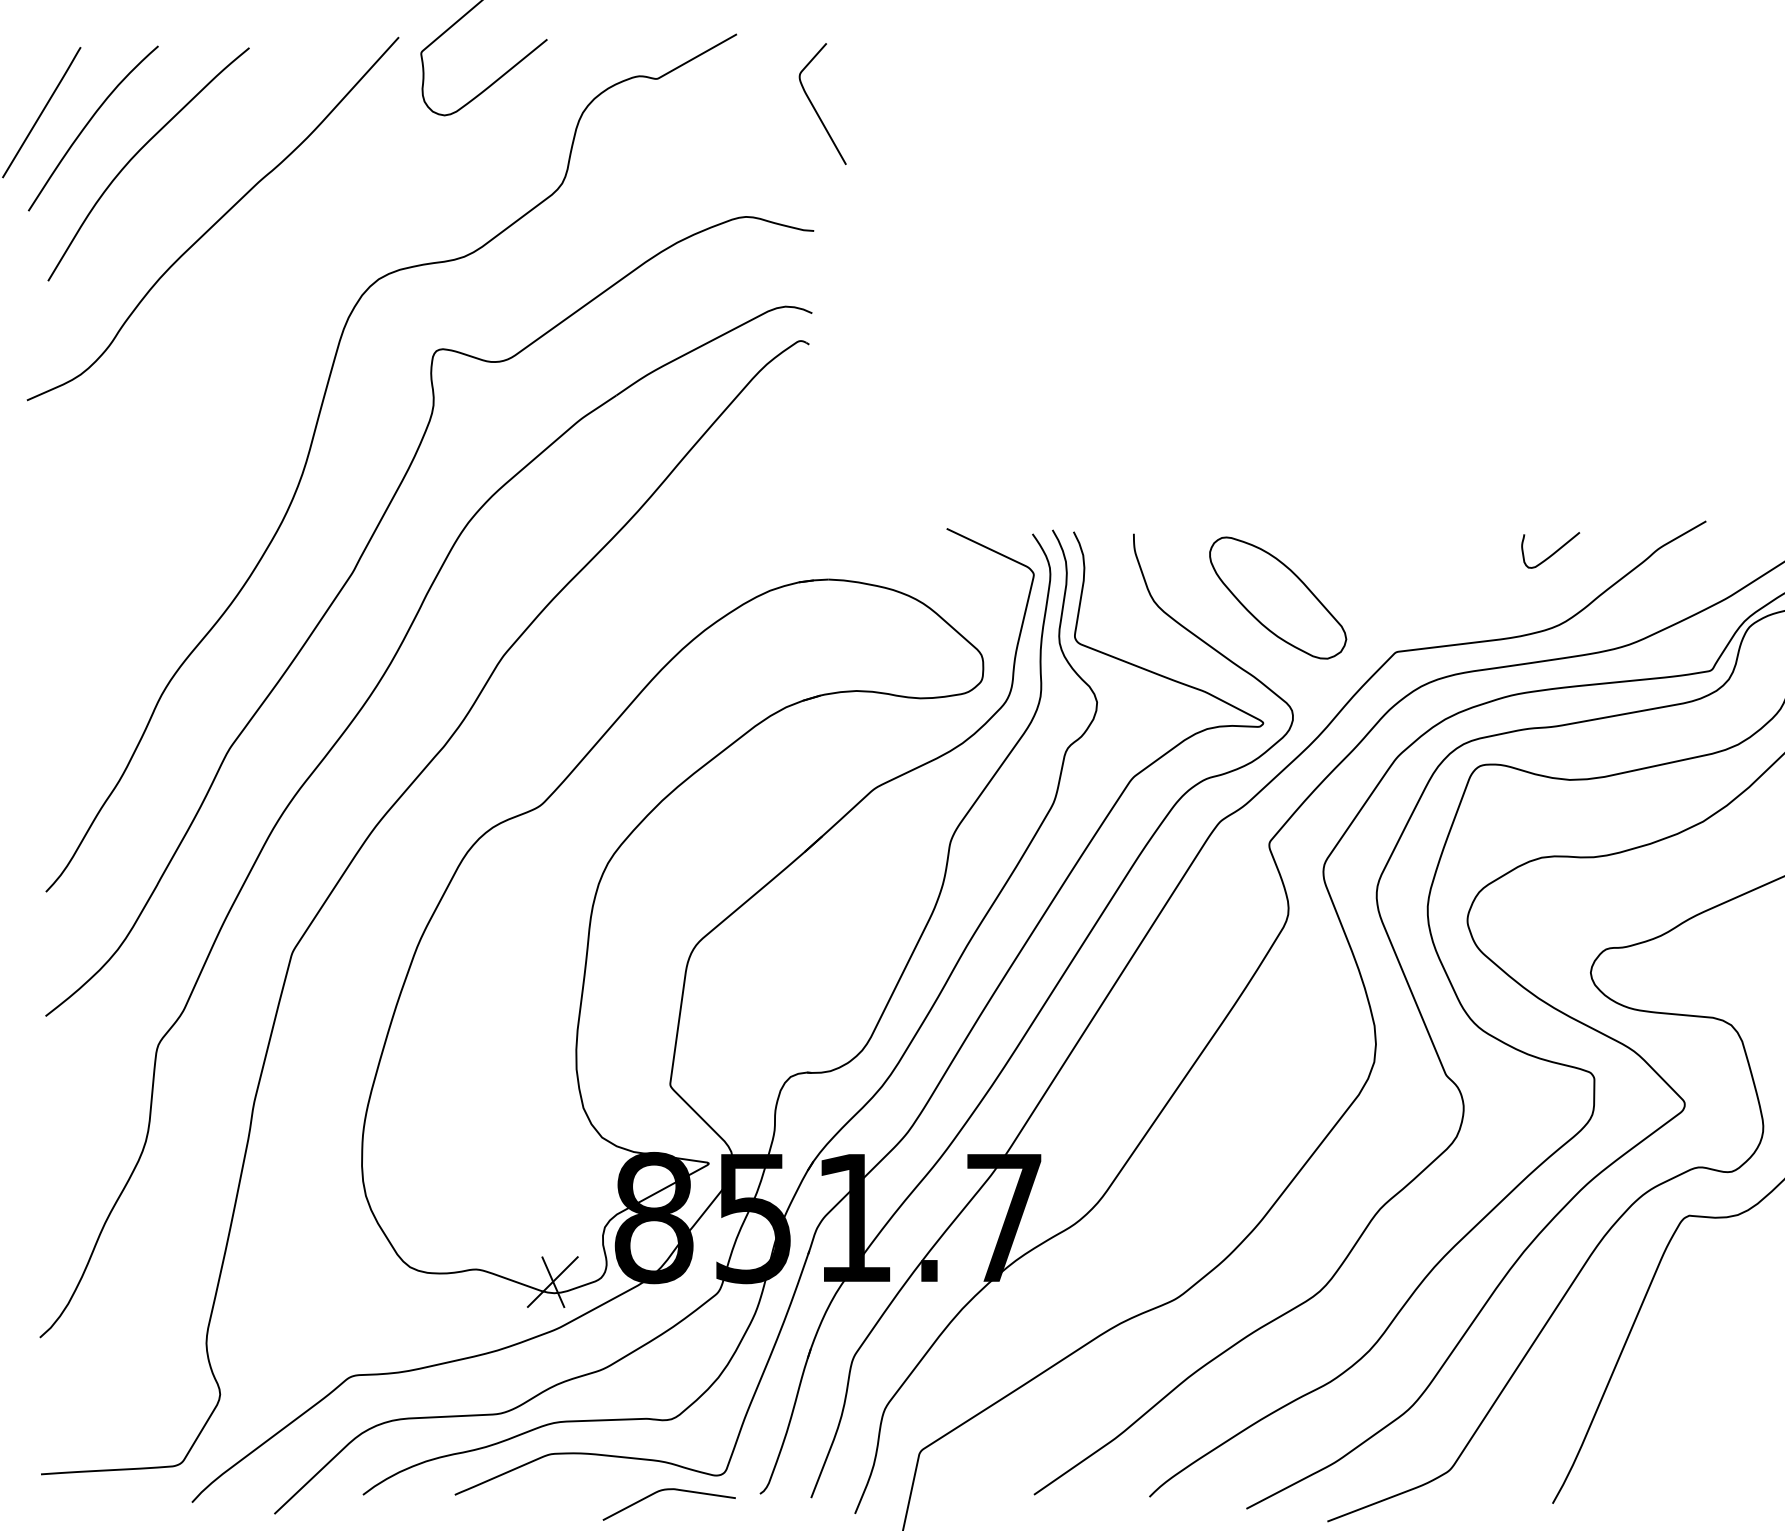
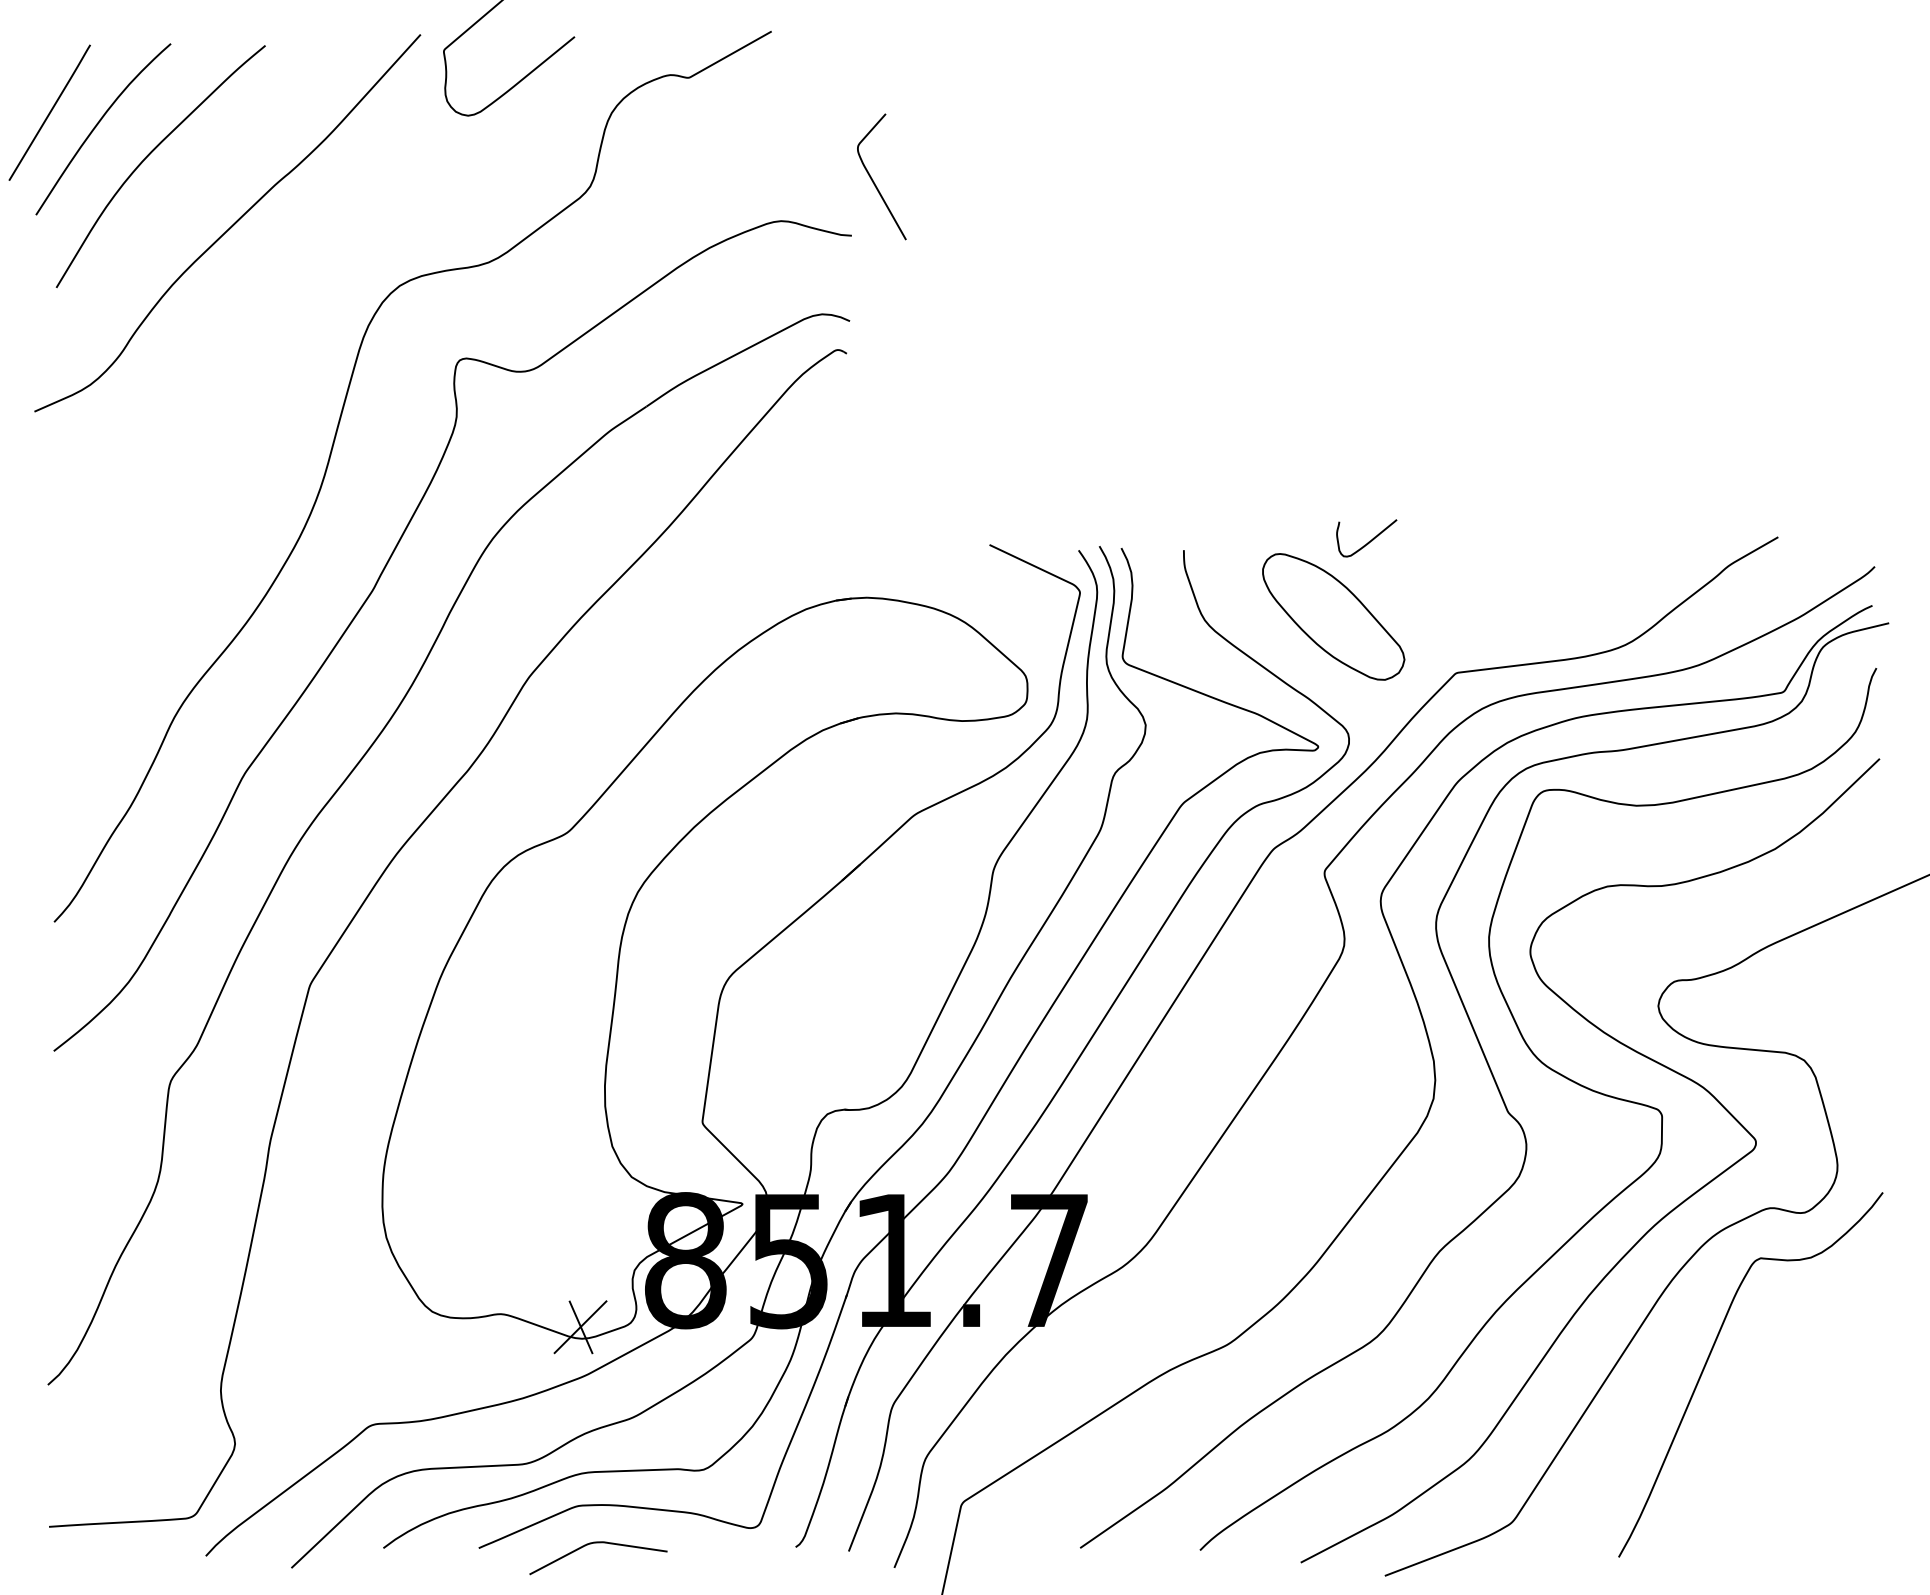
curve: (815, 108) -> (874, 181), moved
curve: (1552, 553) -> (1368, 541), moved
curve: (669, 1490) -> (598, 1543), moved

